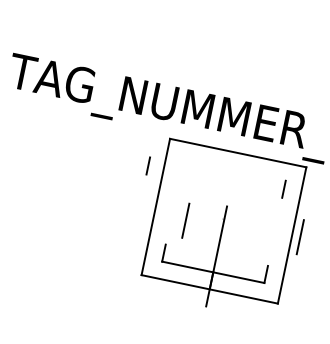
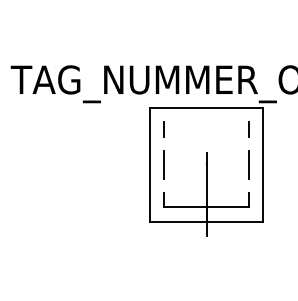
line: (147, 165) -> (163, 129), moved
line: (184, 220) -> (163, 164), moved
line: (299, 236) -> (248, 164), moved

